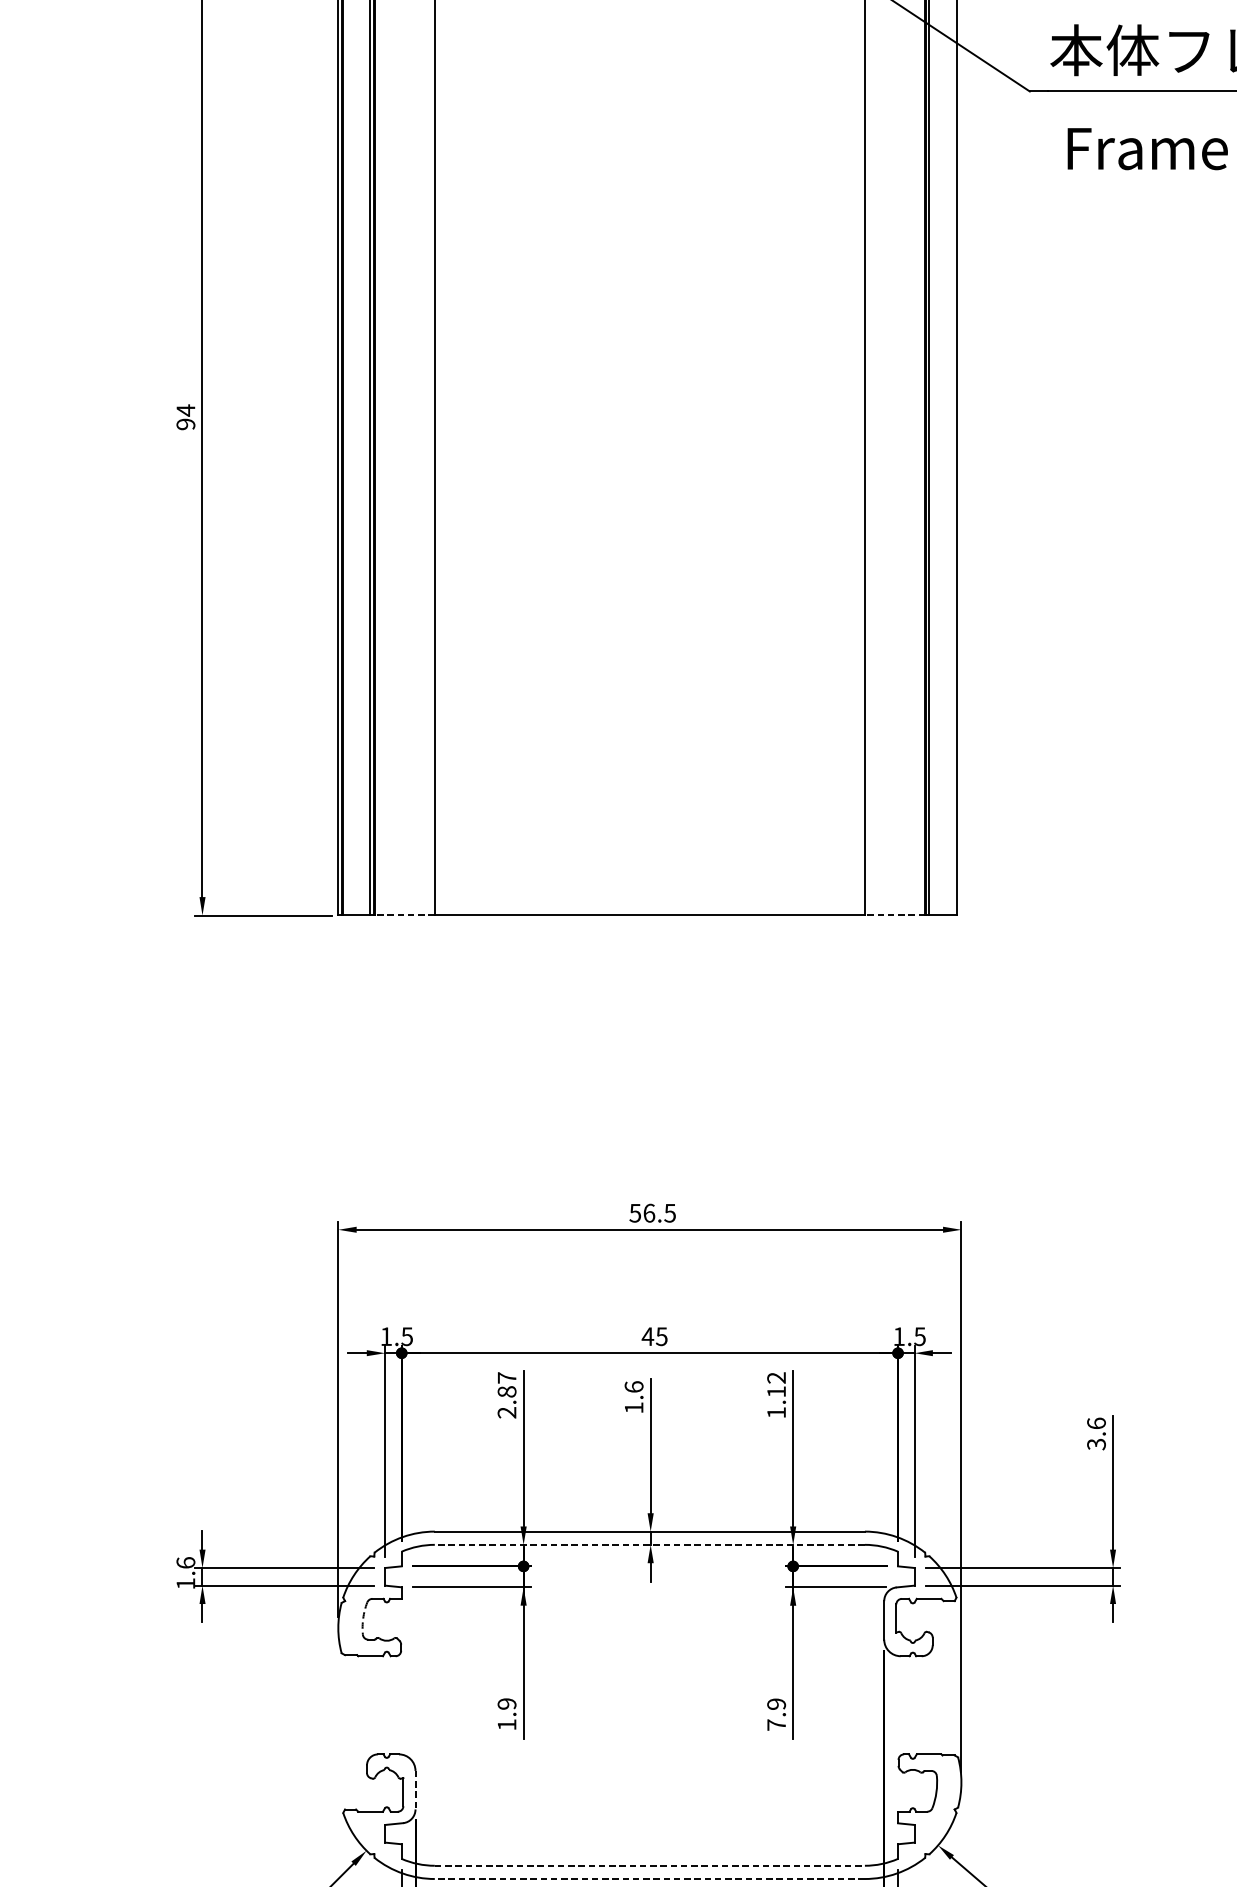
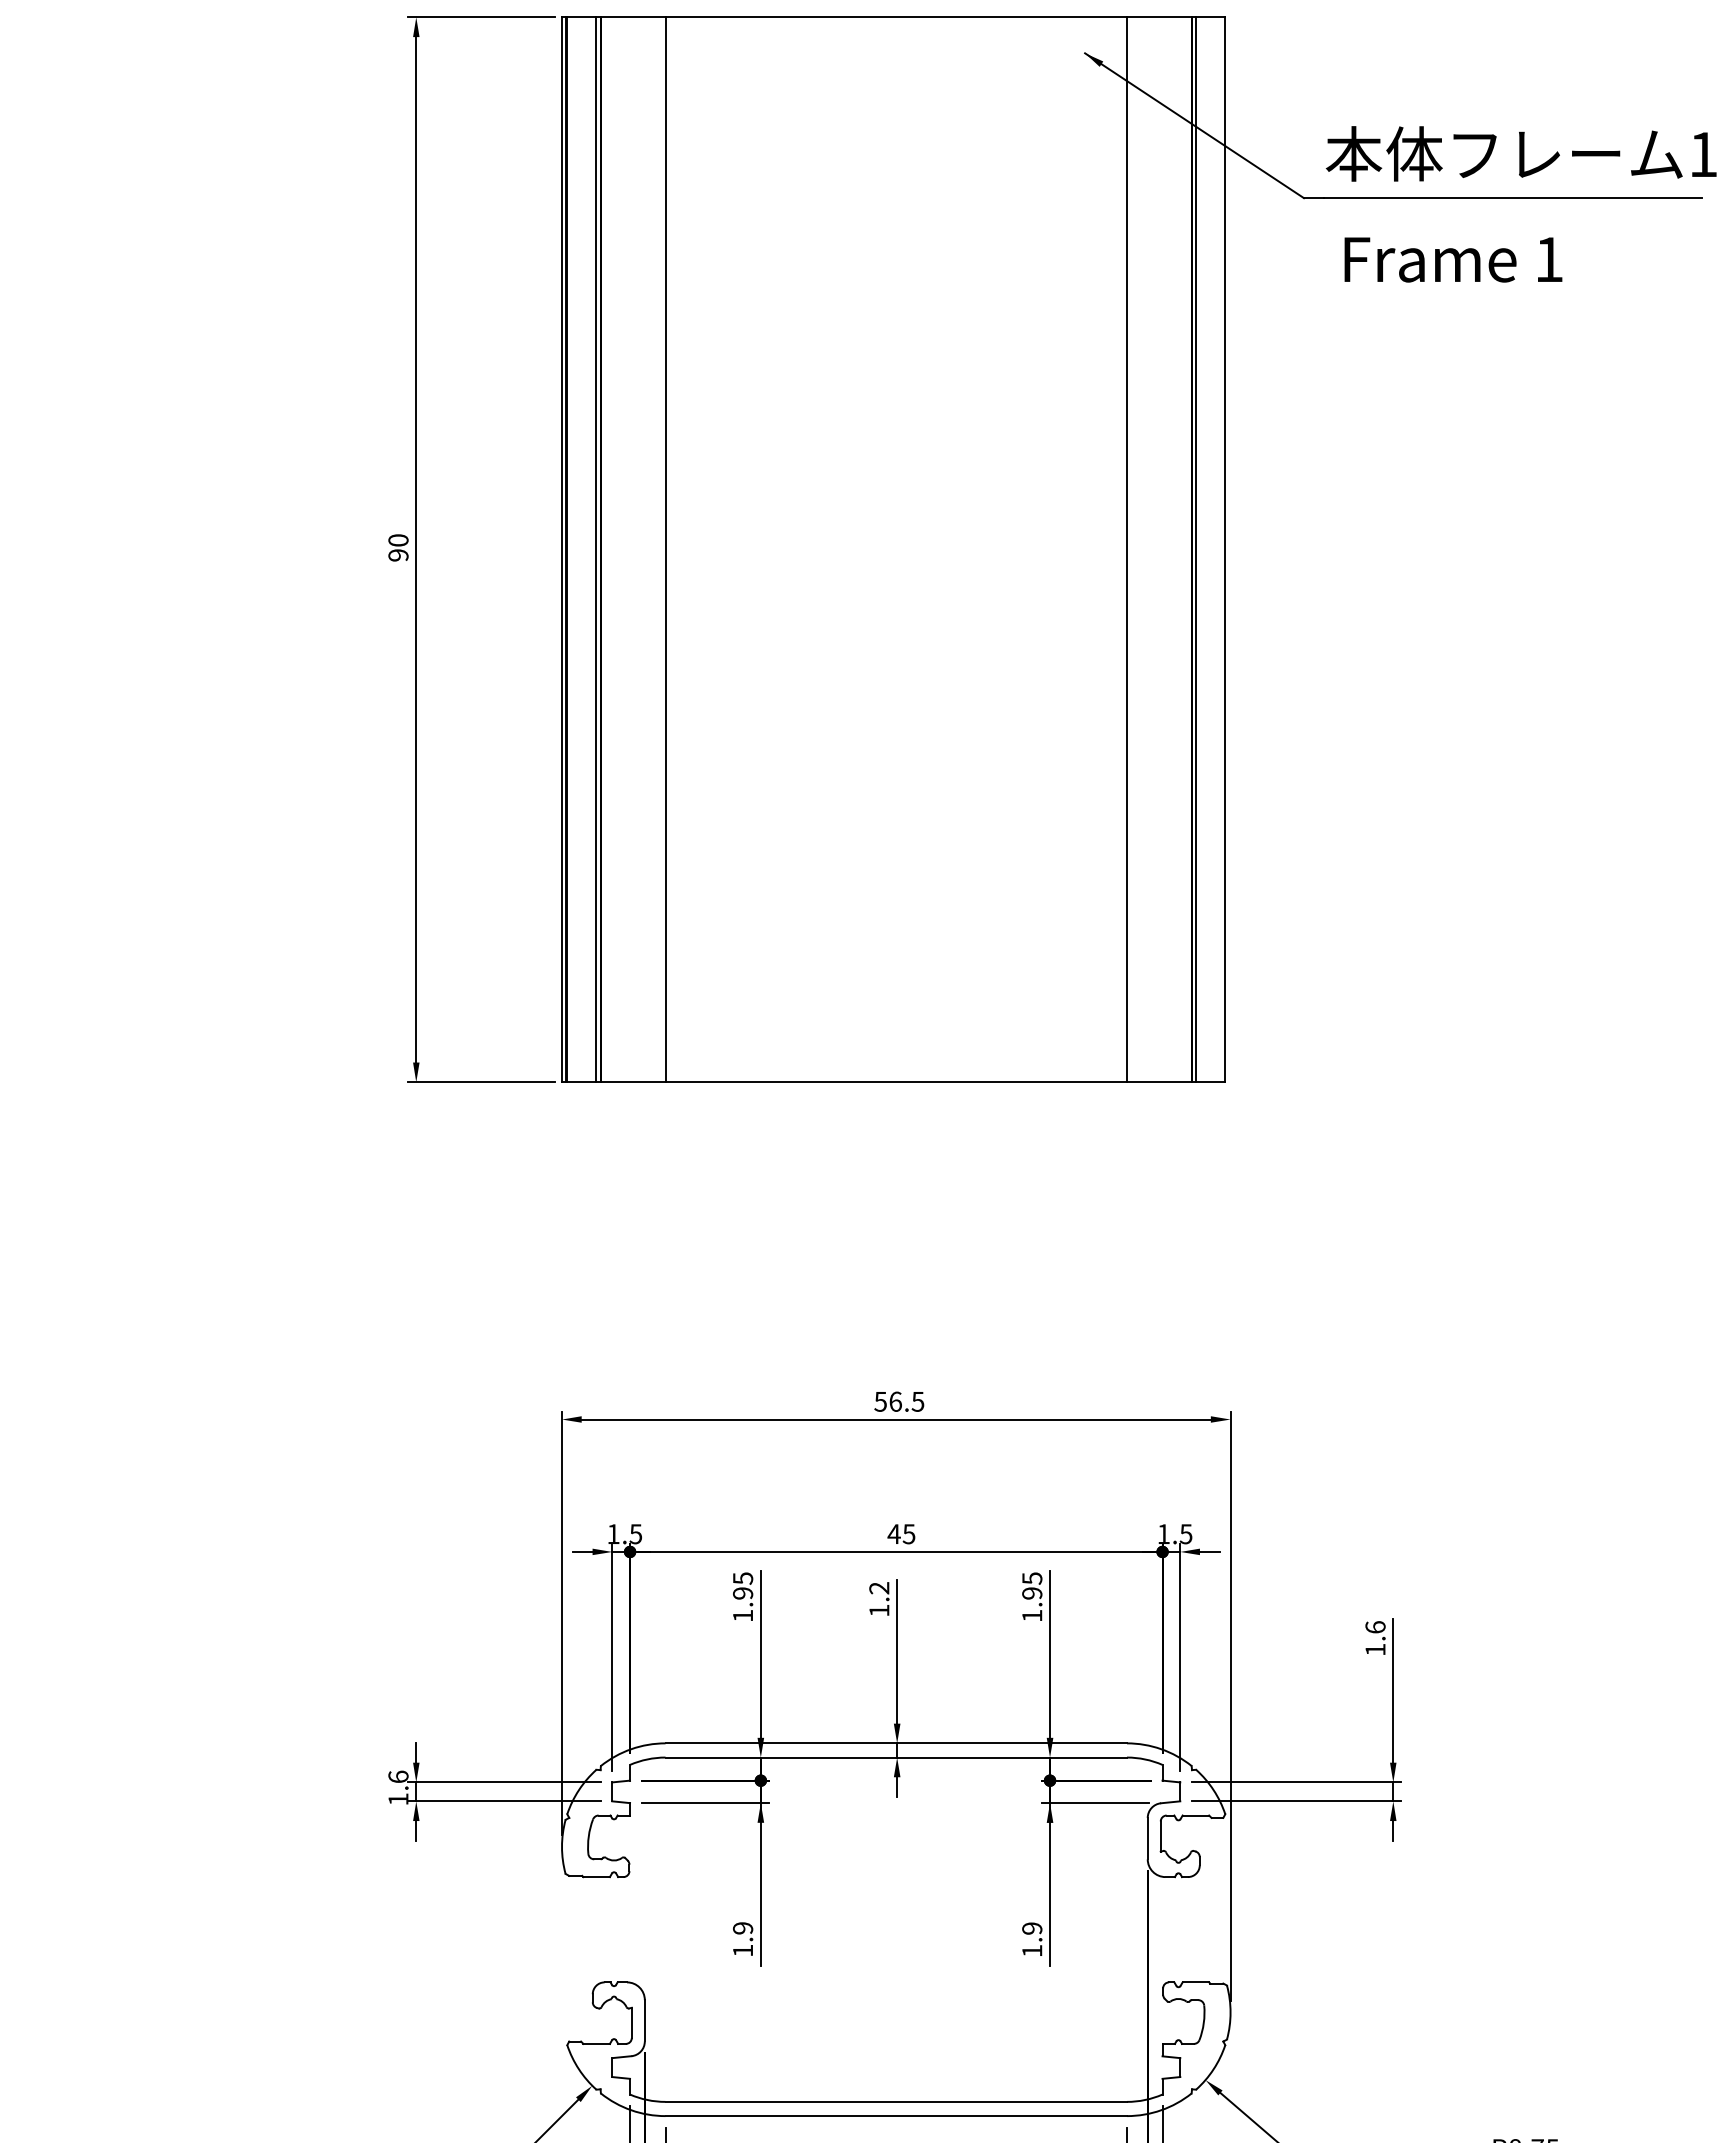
text: (185, 410) -> (398, 540), 94 -> 90
line: (404, 915) -> (632, 1082), dashed -> solid
line: (894, 915) -> (1158, 1082), dashed -> solid
text: (776, 1384) -> (1032, 1585), 1.12 -> 1.95
text: (634, 1387) -> (879, 1588), 1.6 -> 1.2
text: (506, 1395) -> (742, 1597), 2.87 -> 1.95
text: (1096, 1444) -> (1375, 1649), 3.6 -> 1.6
line: (650, 1544) -> (896, 1757), dashed -> solid
arc: (363, 1618) -> (588, 1836), dashed -> solid
text: (776, 1724) -> (1032, 1950), 7.9 -> 1.9
line: (415, 1789) -> (644, 2020), dashed -> solid
line: (650, 1865) -> (896, 2101), dashed -> solid
line: (650, 1879) -> (896, 2116), dashed -> solid

